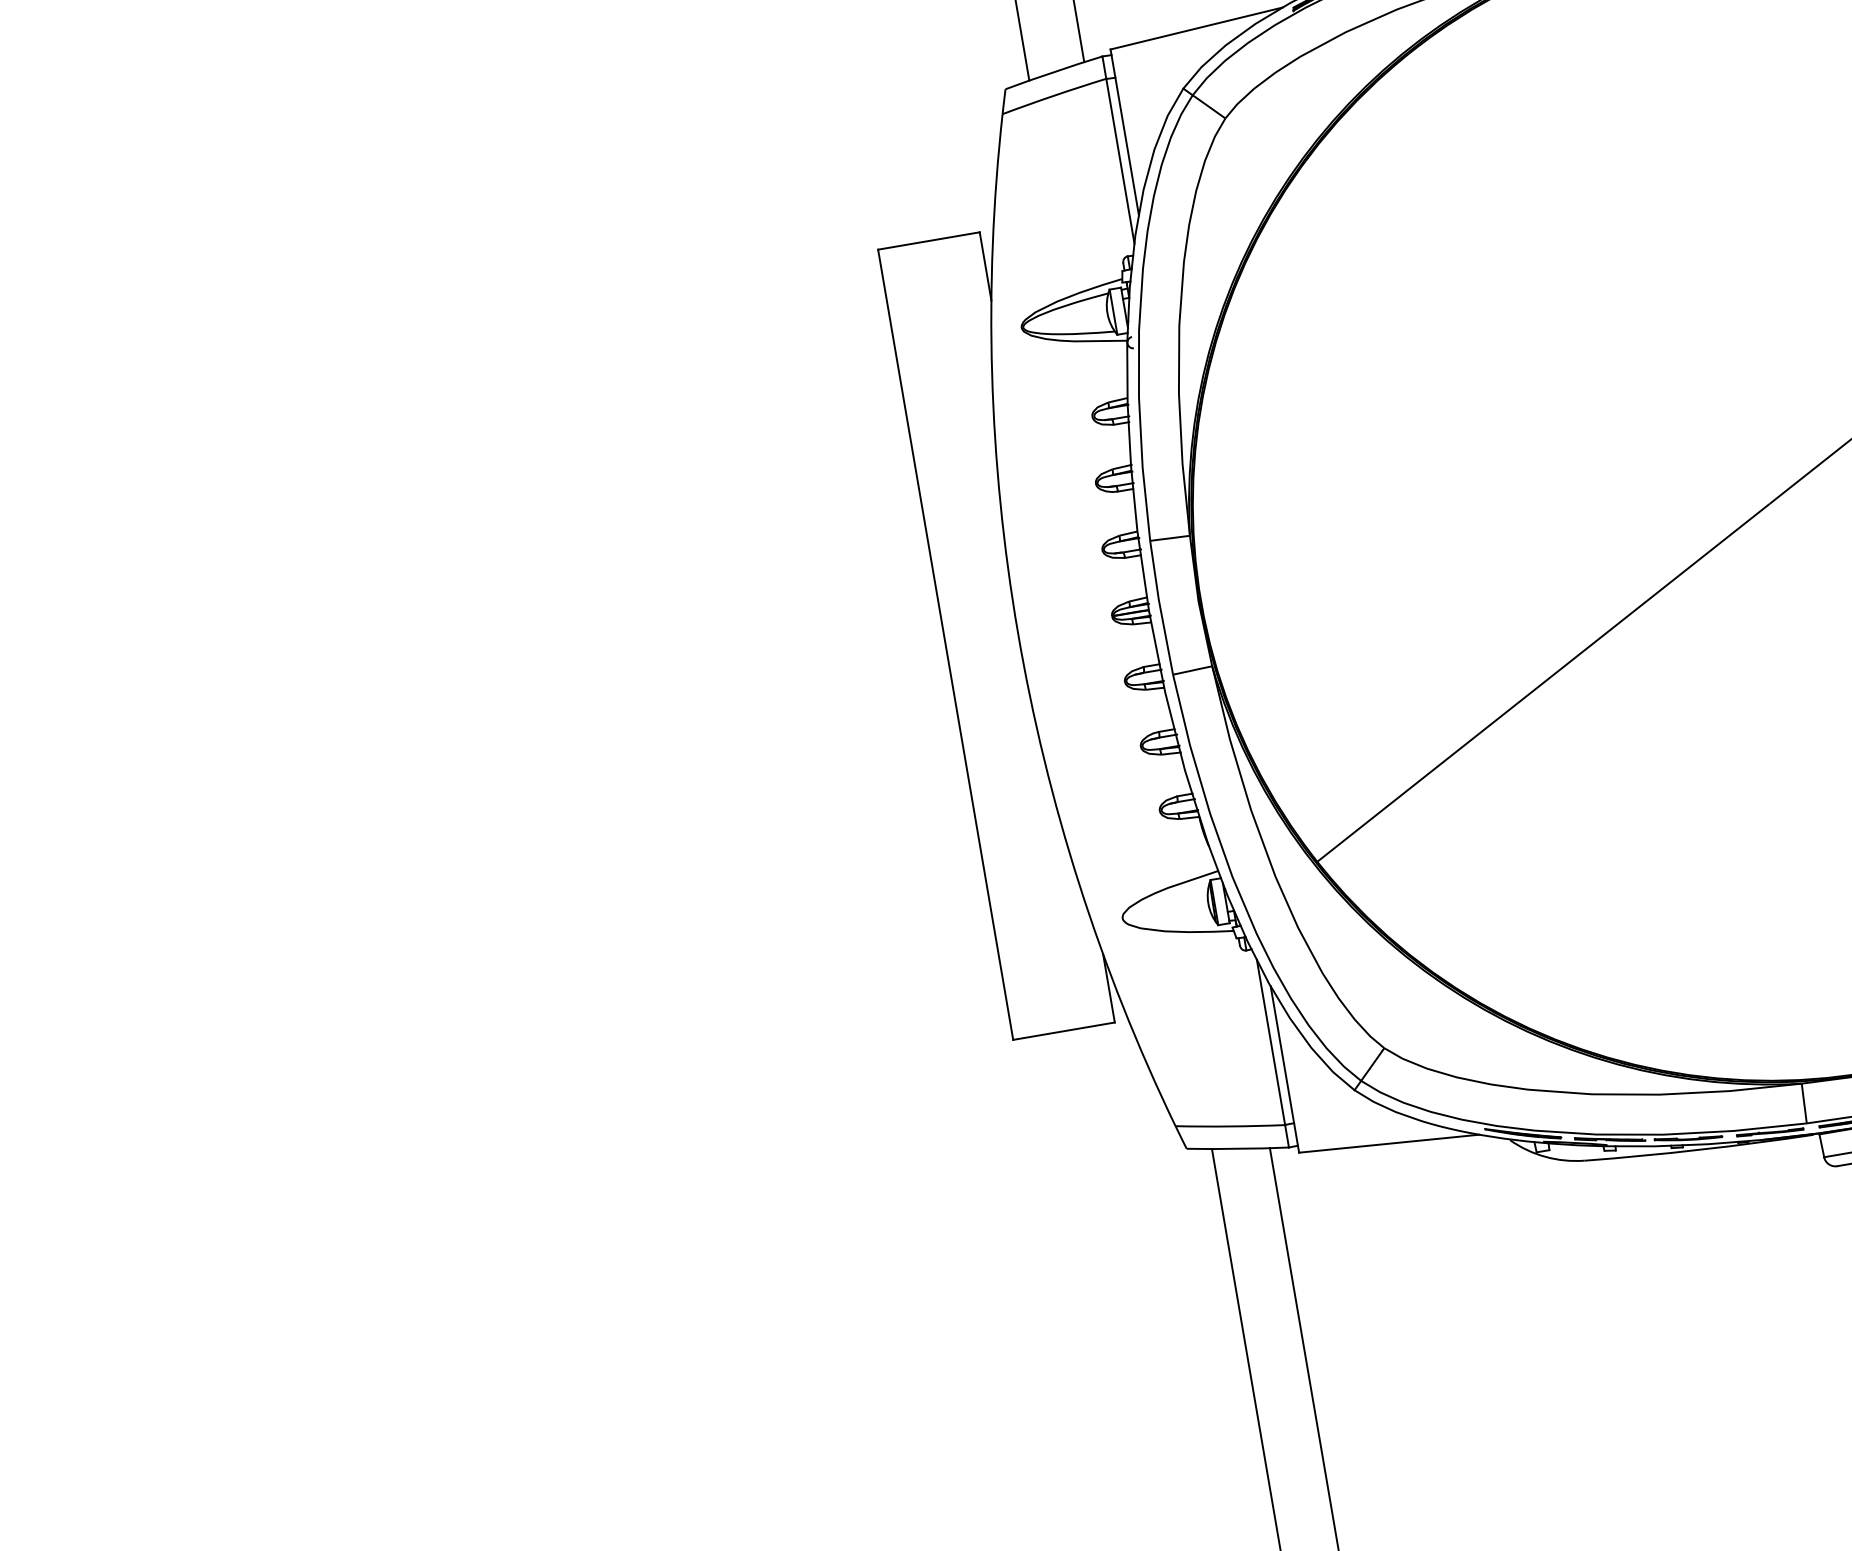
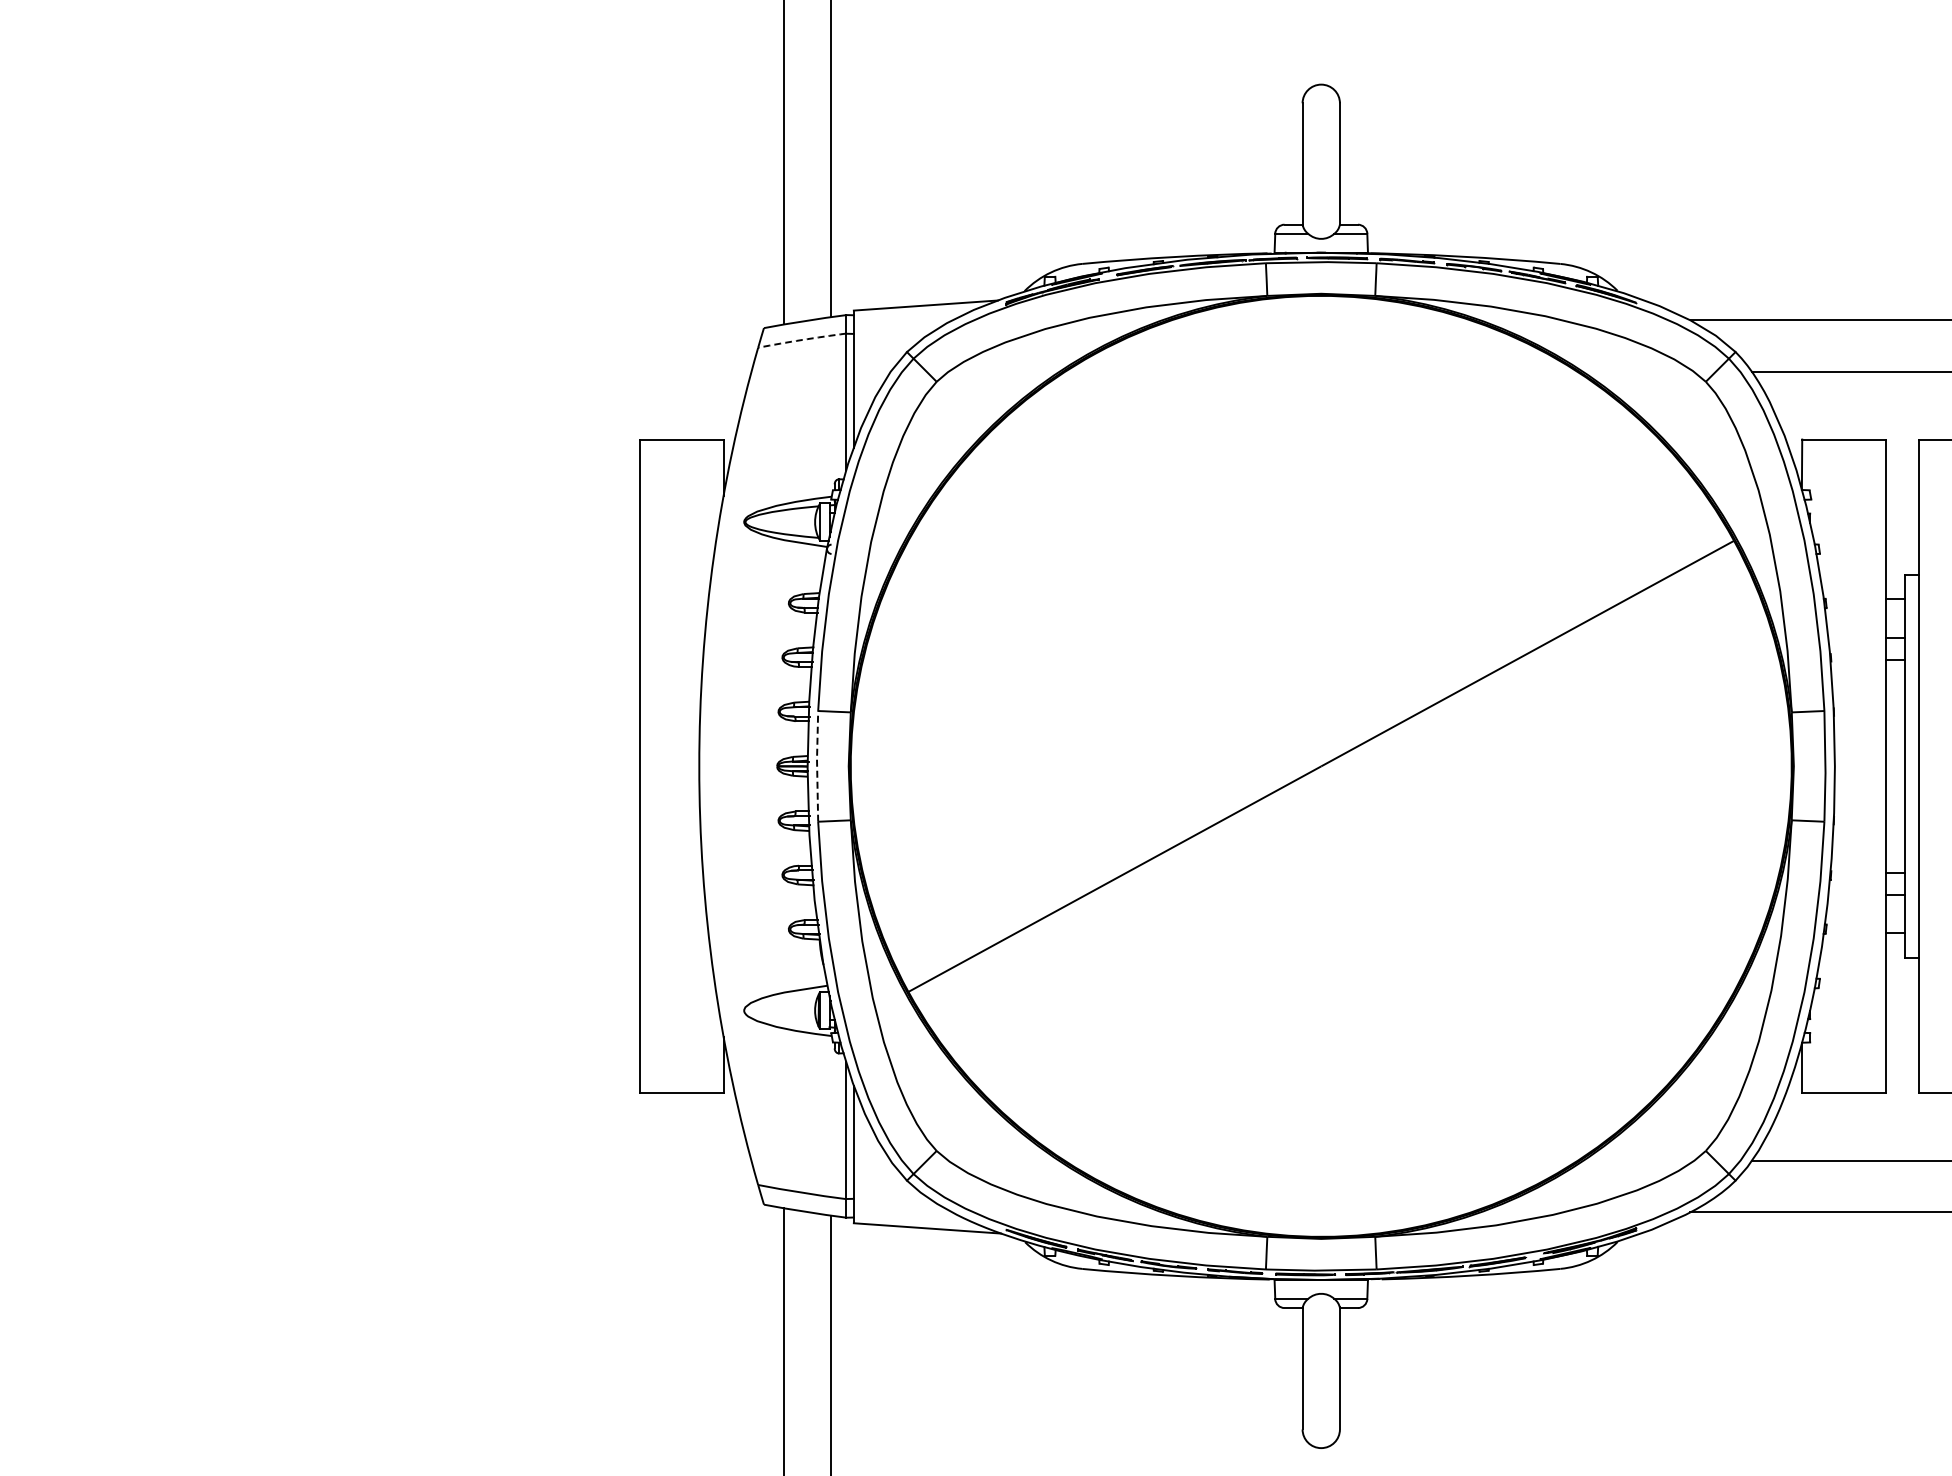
arc: (1054, 96) -> (802, 340), solid -> dashed
line: (1160, 606) -> (817, 765), solid -> dashed

